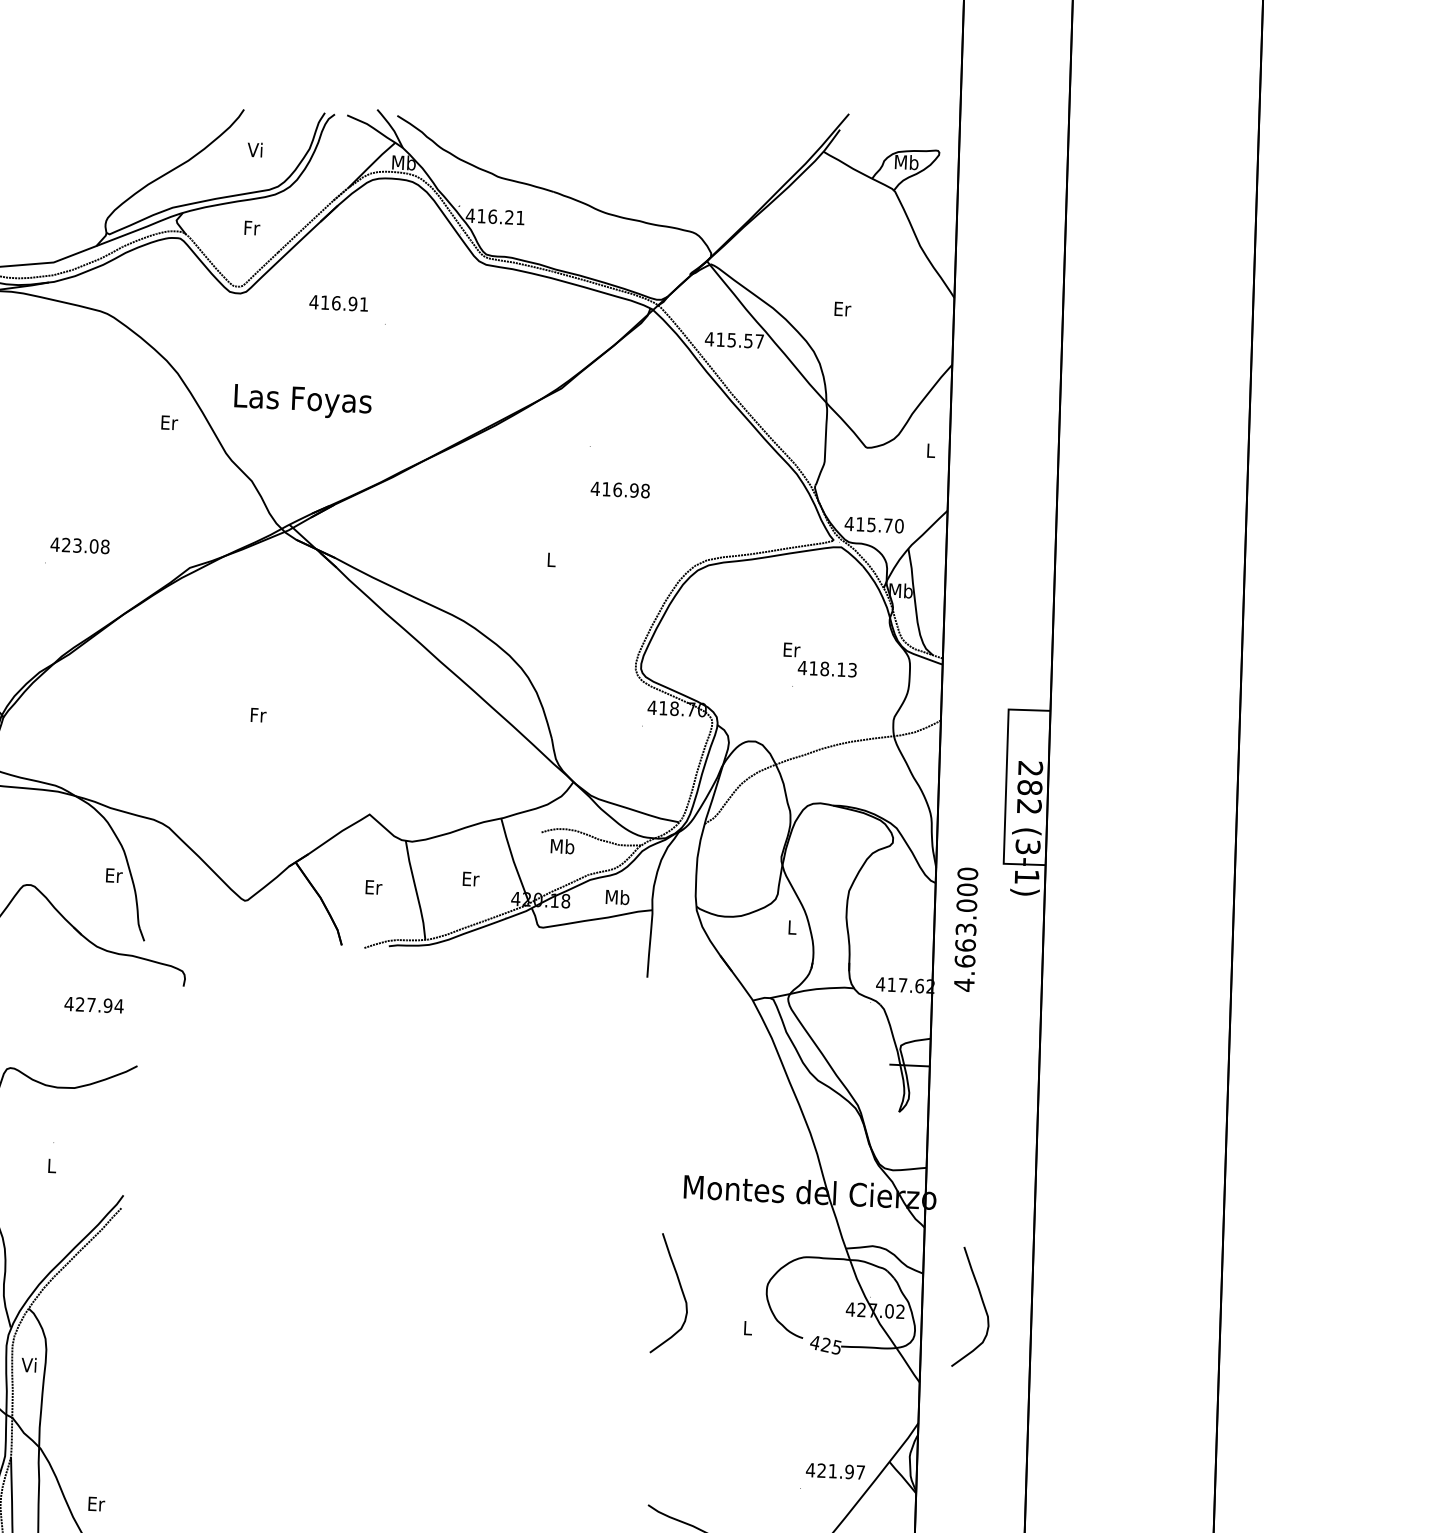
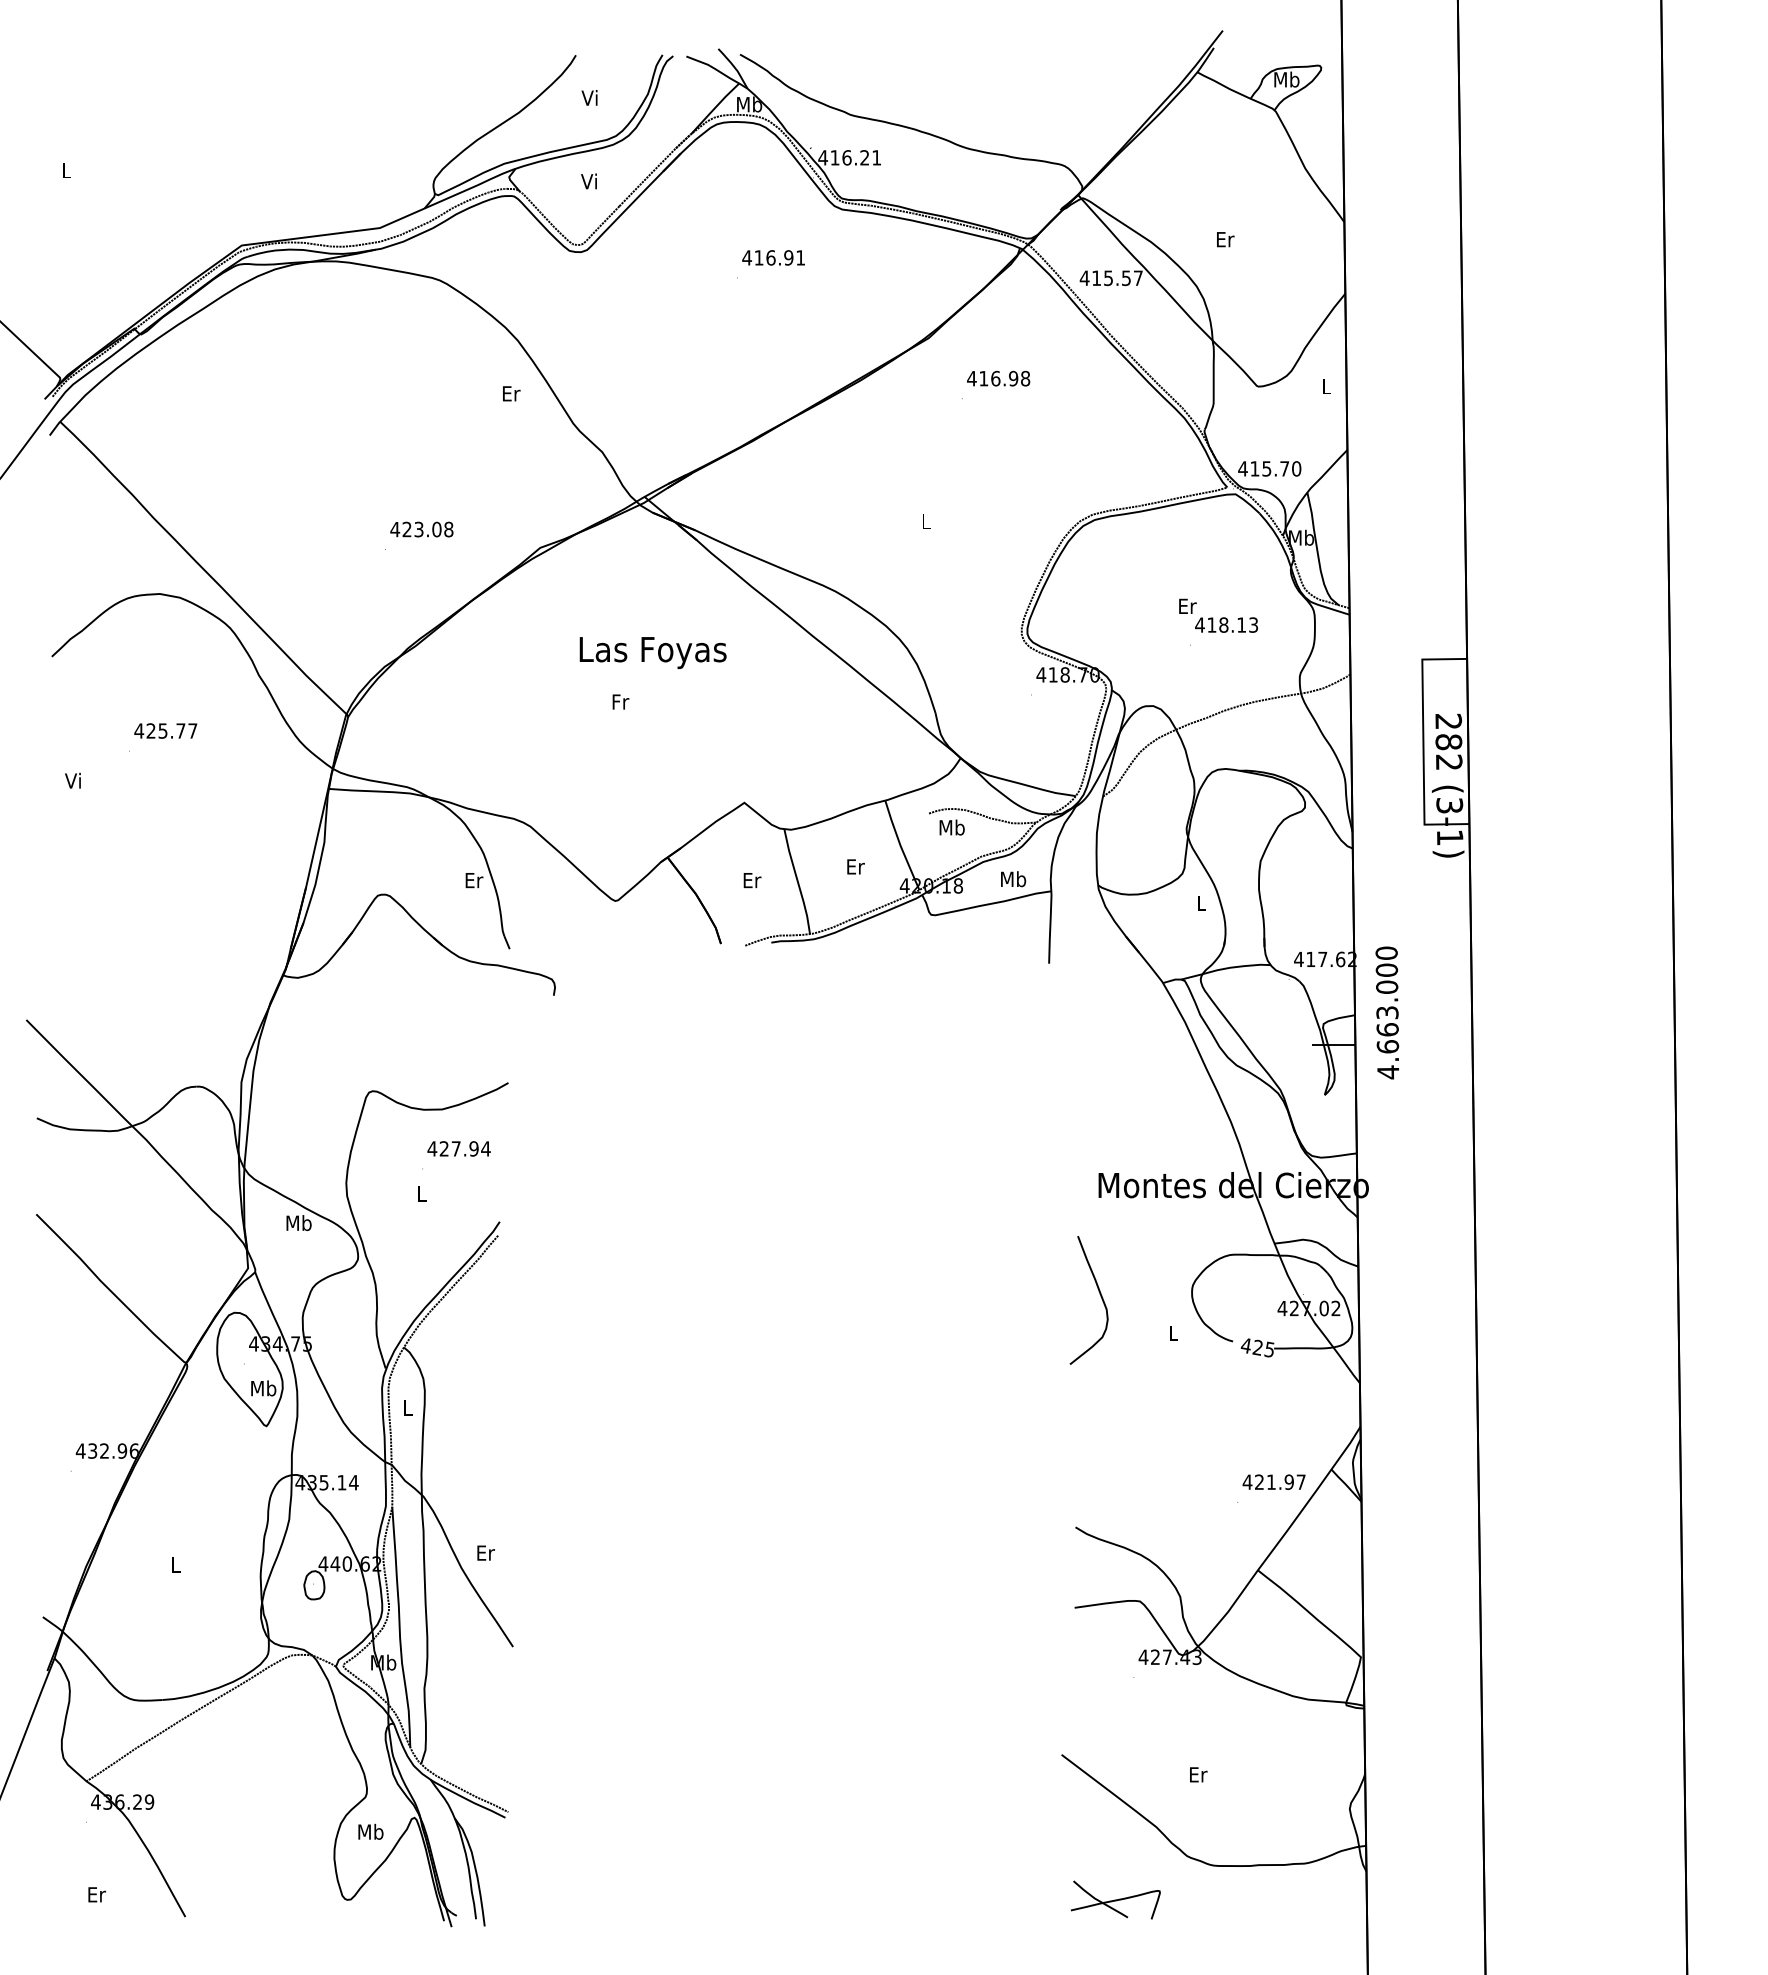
text: (251, 227) -> (589, 181), Fr -> Vi
text: (338, 302) -> (773, 257), moved
text: (302, 401) -> (652, 652), moved
text: (620, 489) -> (998, 378), moved
text: (966, 929) -> (1387, 1012), moved
text: (93, 1004) -> (458, 1148), moved
curve: (981, 1302) -> (1422, 1294), removed
text: (28, 1364) -> (406, 1407), Vi -> L

